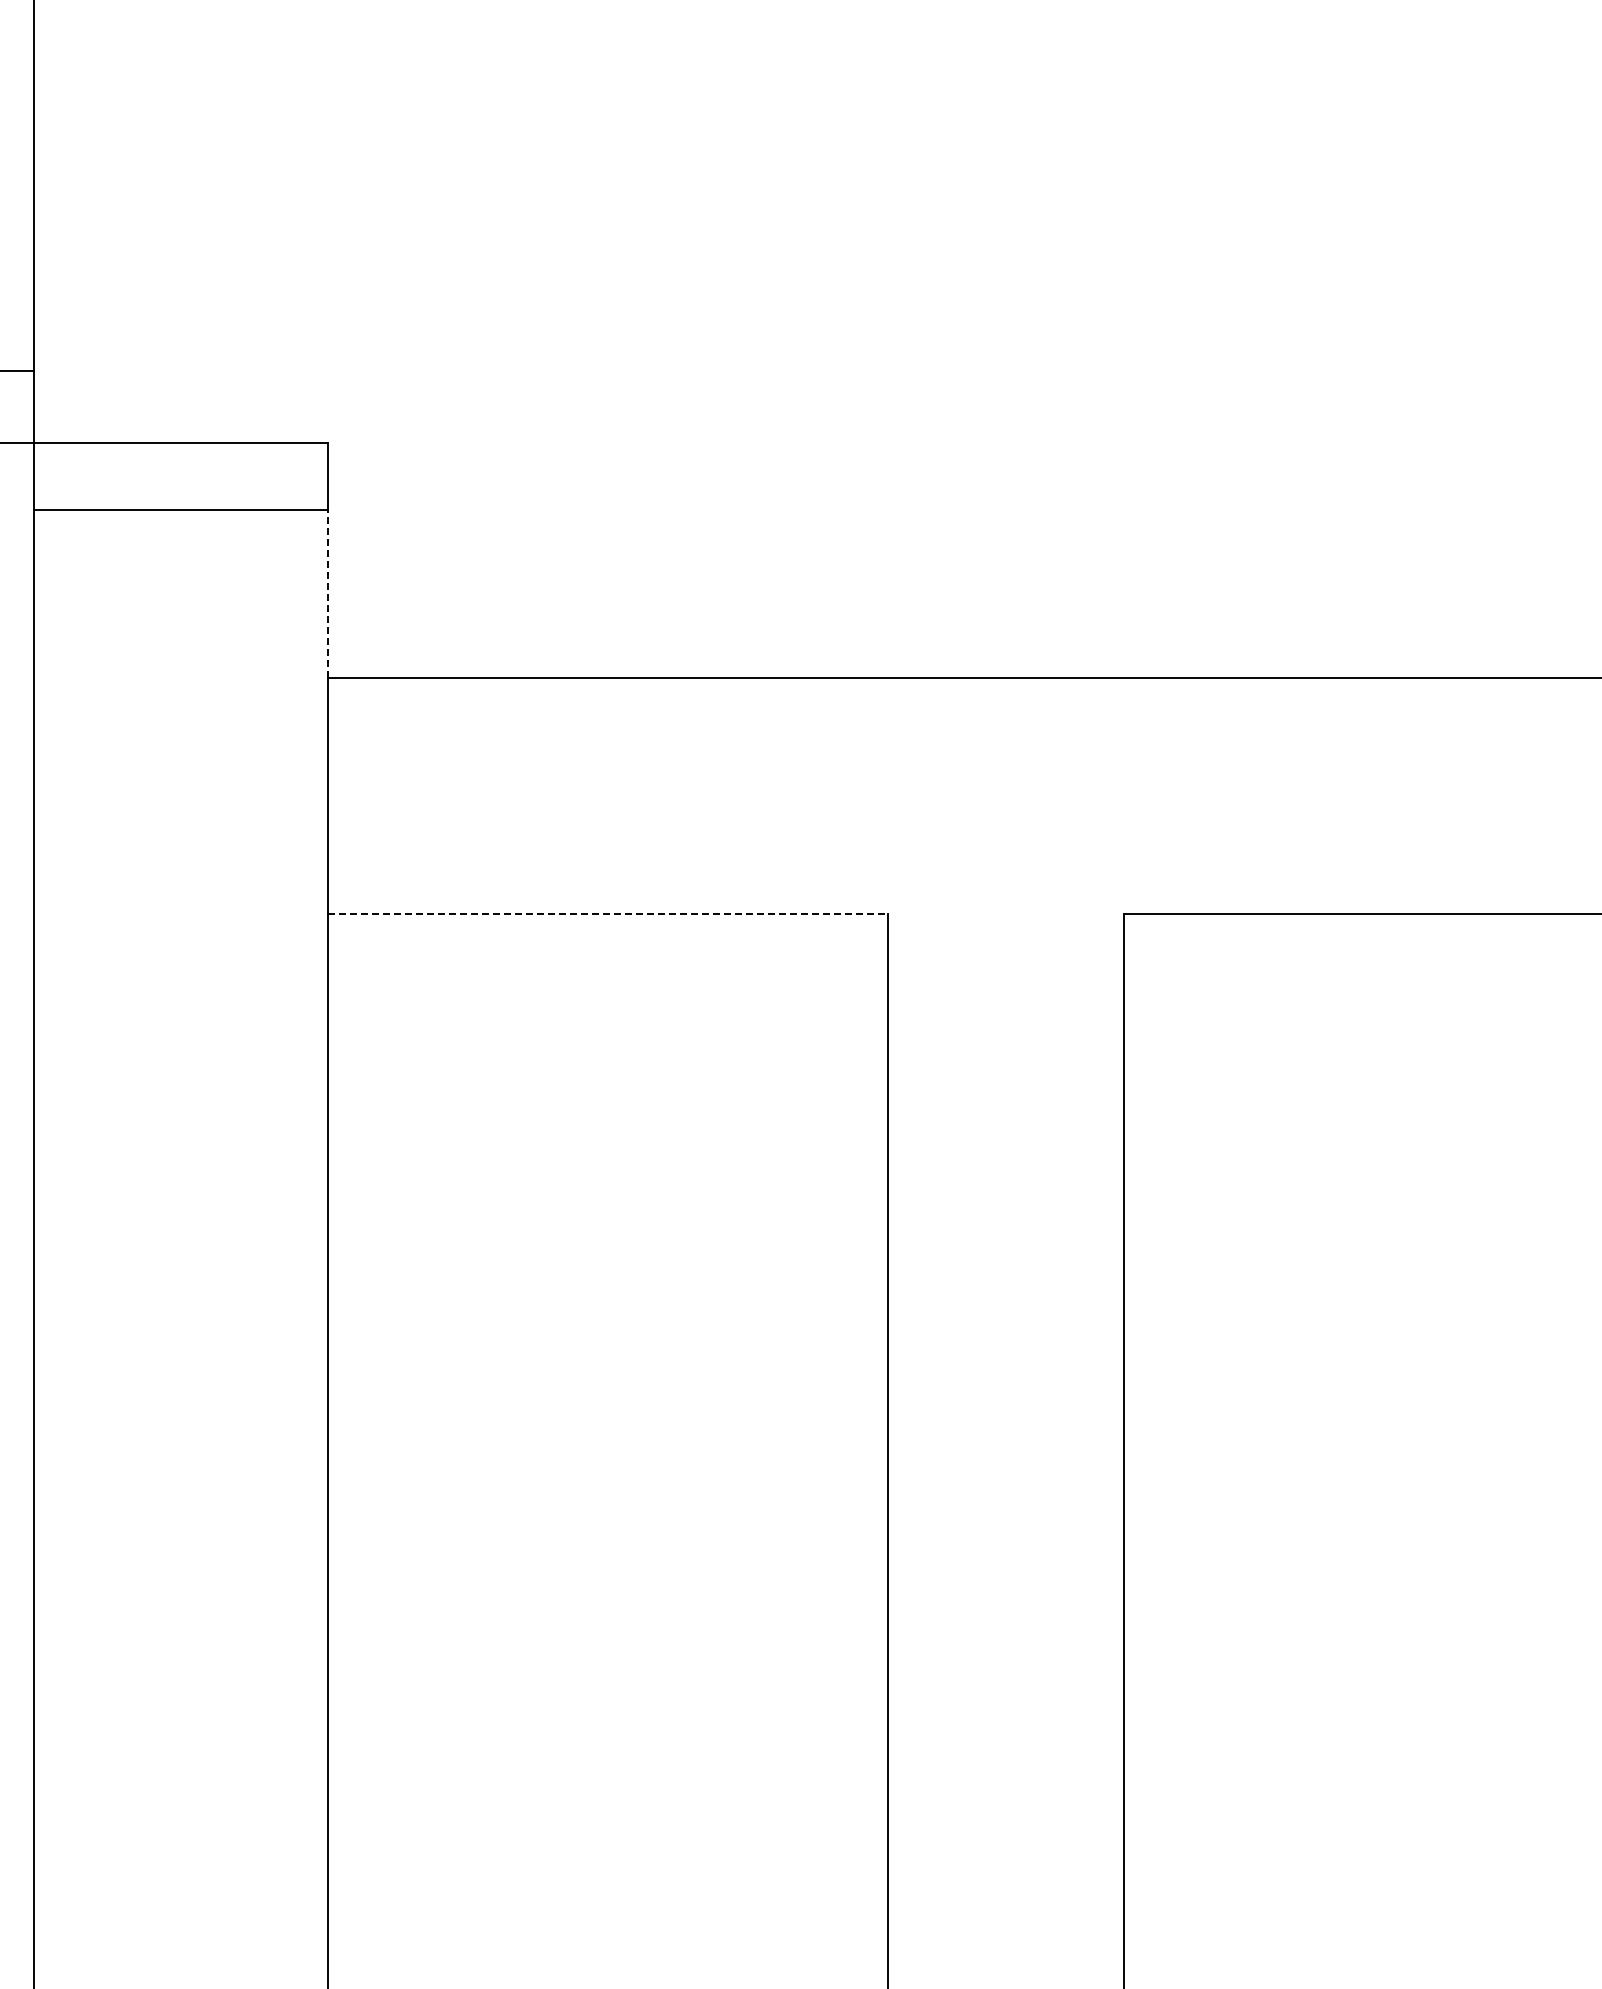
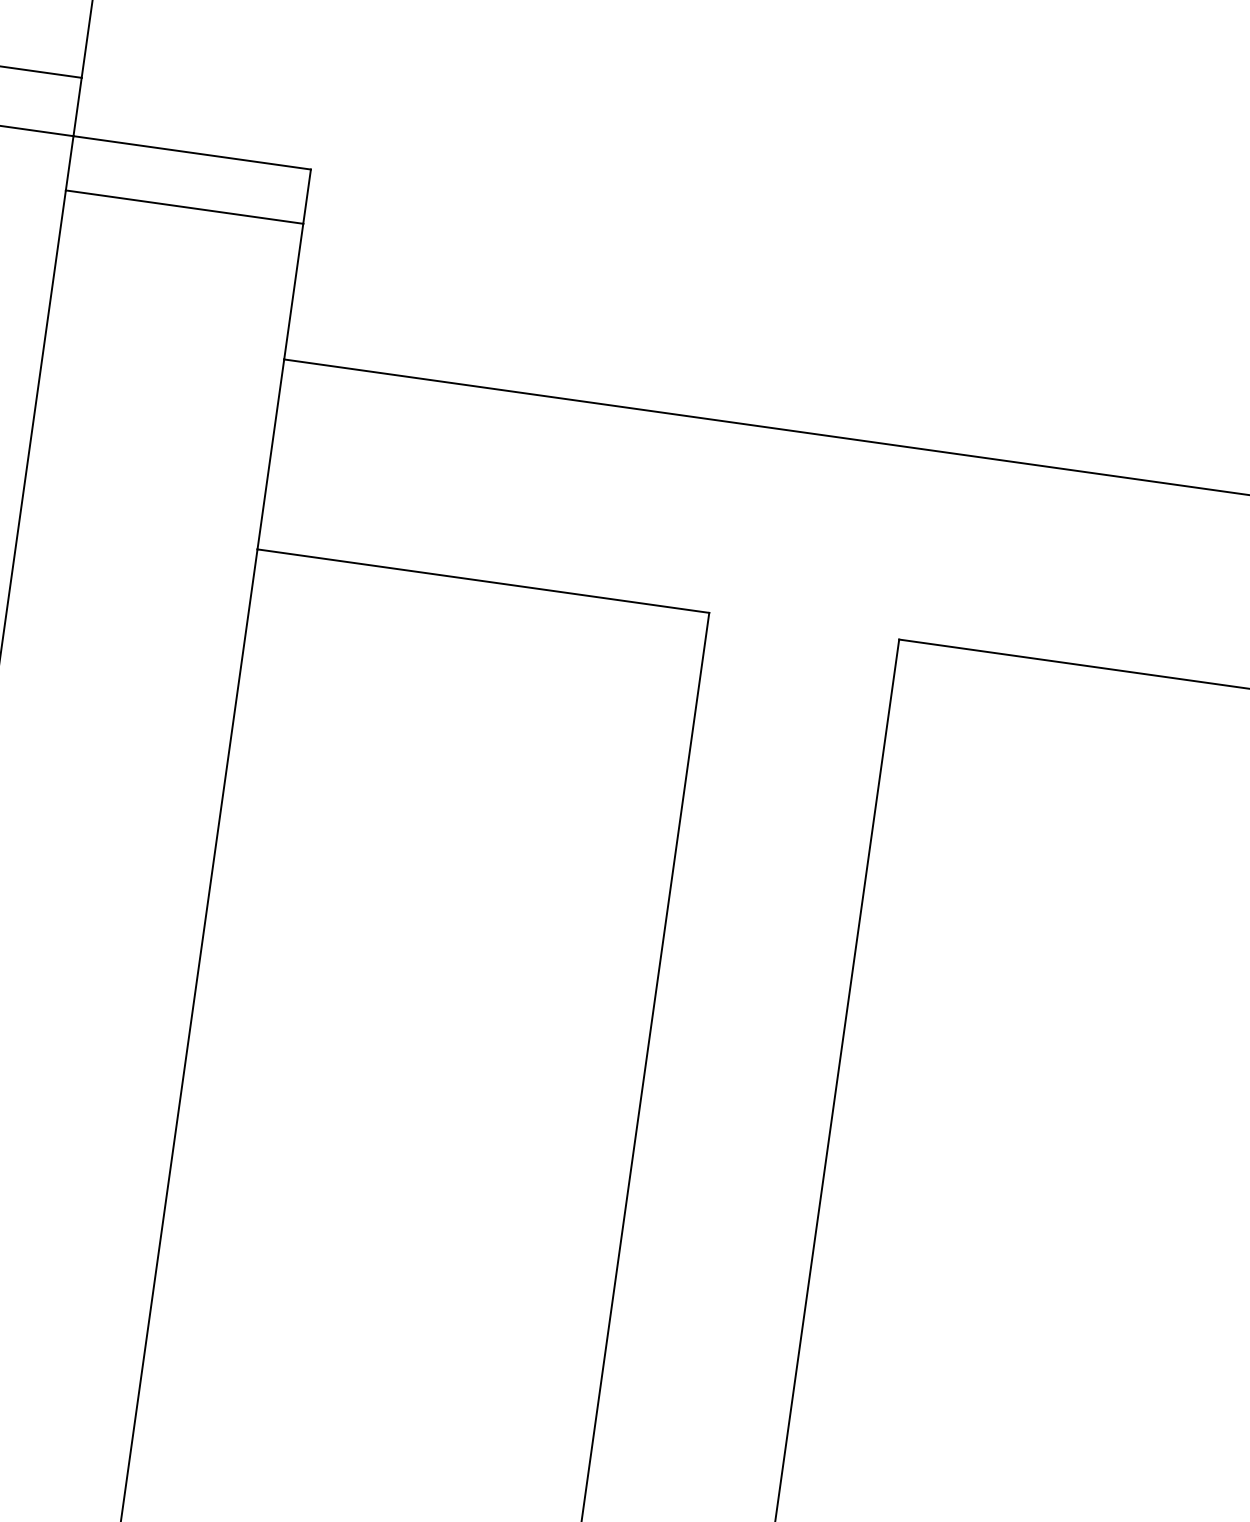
line: (327, 593) -> (293, 290), dashed -> solid
line: (608, 913) -> (483, 580), dashed -> solid

